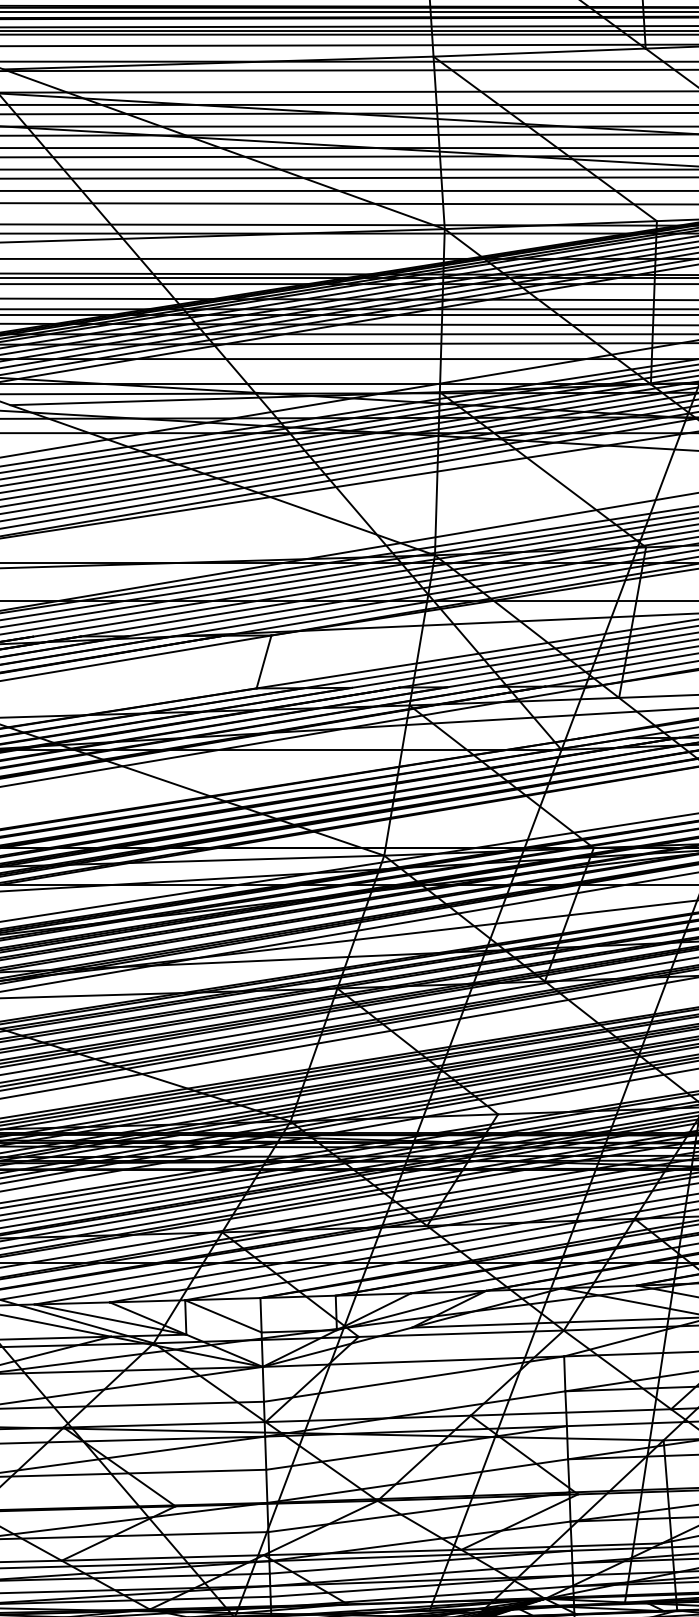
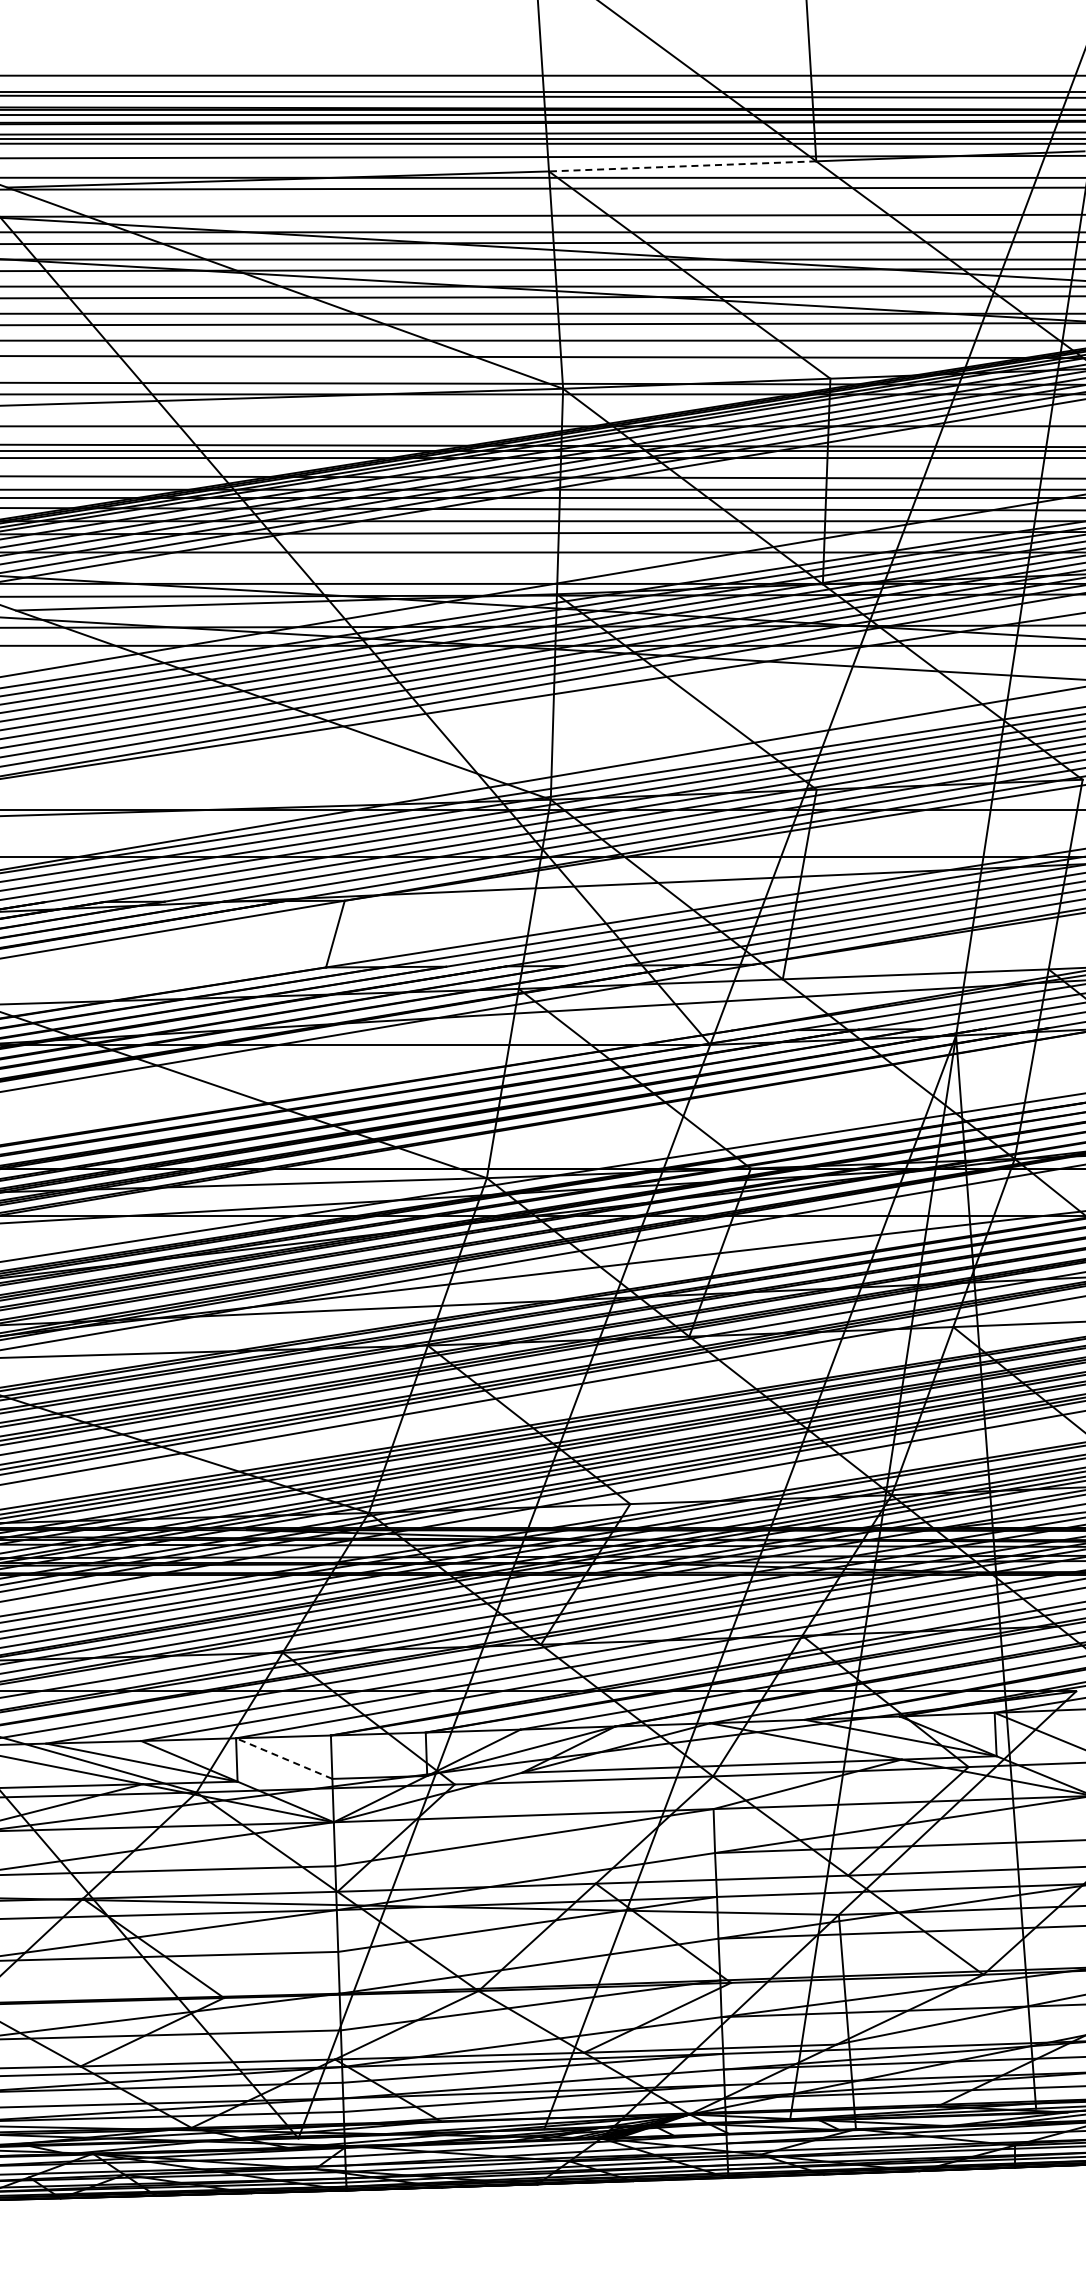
line: (539, 52) -> (682, 166), solid -> dashed
line: (222, 1316) -> (283, 1758), solid -> dashed

